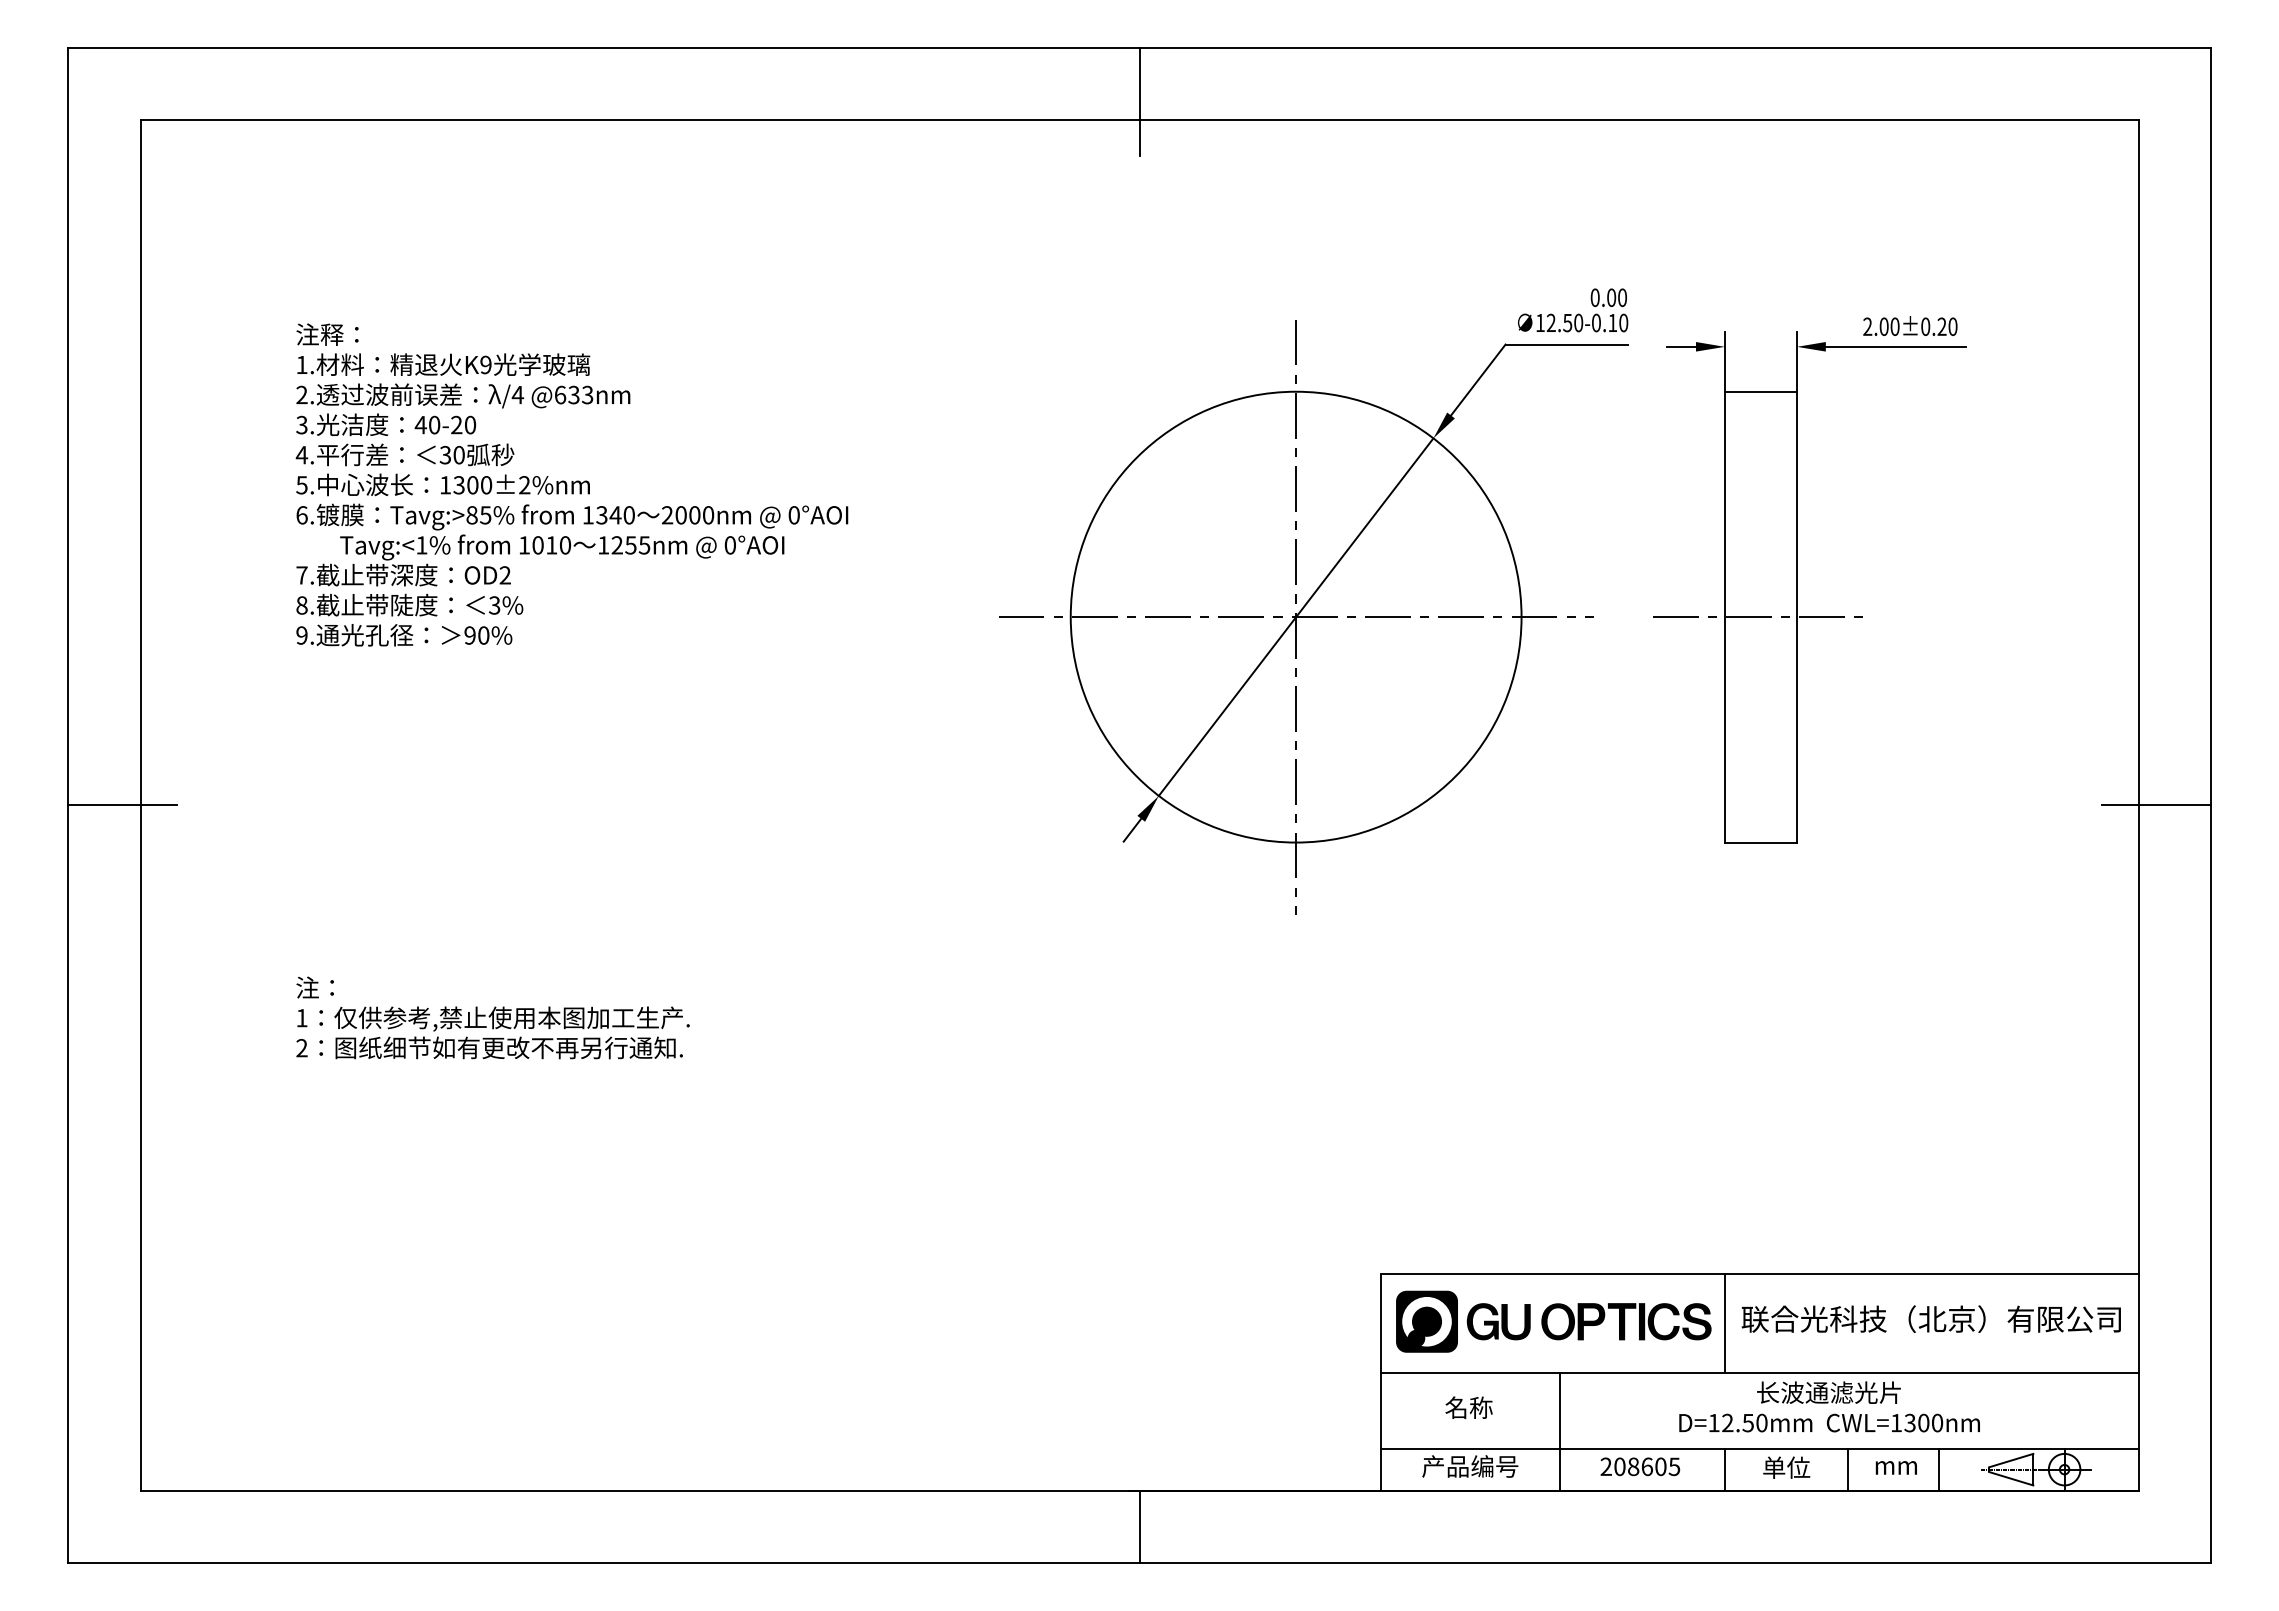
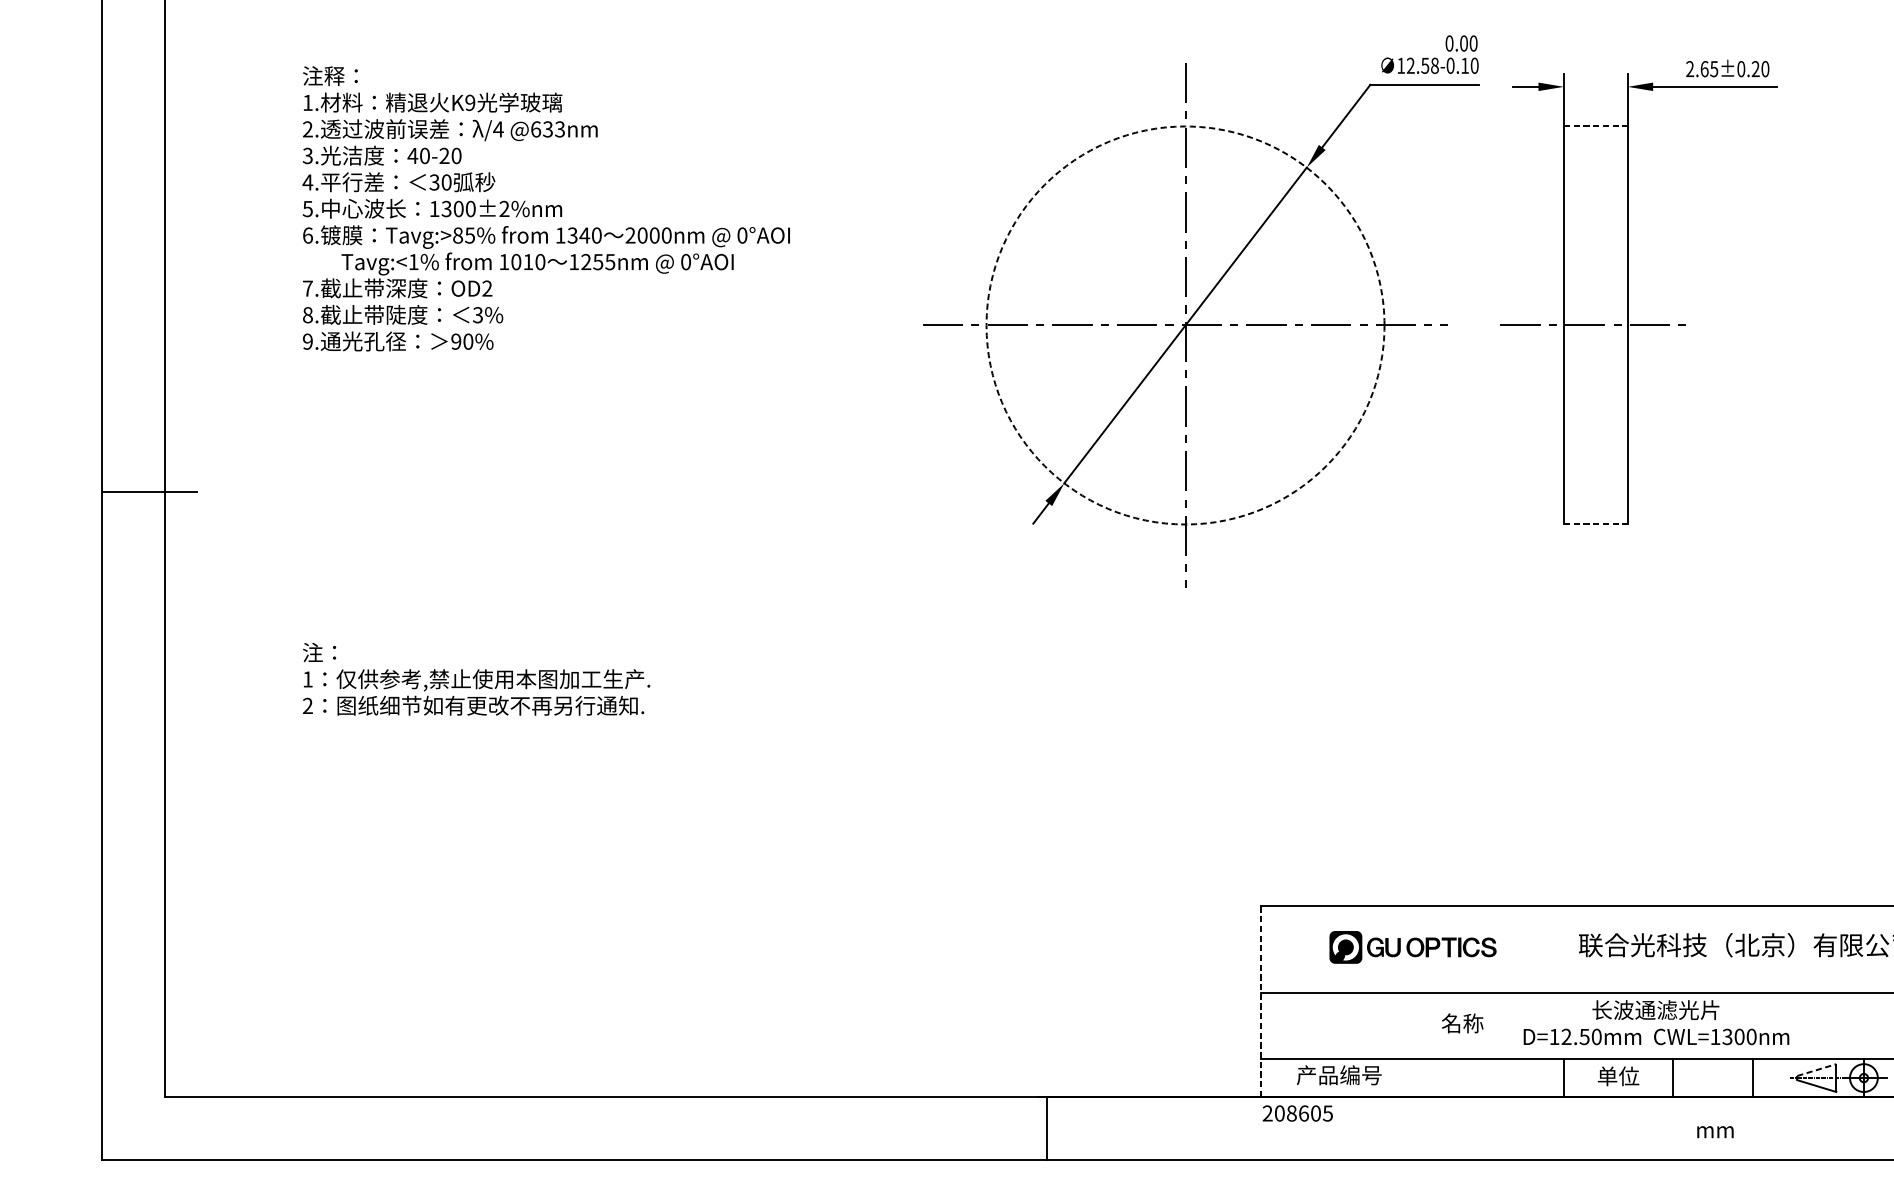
text: (1578, 322) -> (1434, 65), 12.50 -> 12.58
text: (1889, 326) -> (1709, 68), 2.00±0.20 -> 2.65±0.20
line: (1761, 391) -> (1596, 126), solid -> dashed
circle: (1295, 616) -> (1184, 324), solid -> dashed
line: (1761, 842) -> (1596, 524), solid -> dashed
part: (1553, 1321) -> (1412, 947), size x0.6
line: (1724, 1323) -> (1563, 949), removed
line: (1381, 1382) -> (1260, 1001), solid -> dashed
text: (1468, 1407) -> (1462, 1023), moved
line: (1559, 1431) -> (1418, 1044), removed
line: (2011, 1460) -> (1817, 1069), solid -> dashed
text: (1640, 1466) -> (1297, 1113), moved
text: (1895, 1467) -> (1714, 1131), moved

